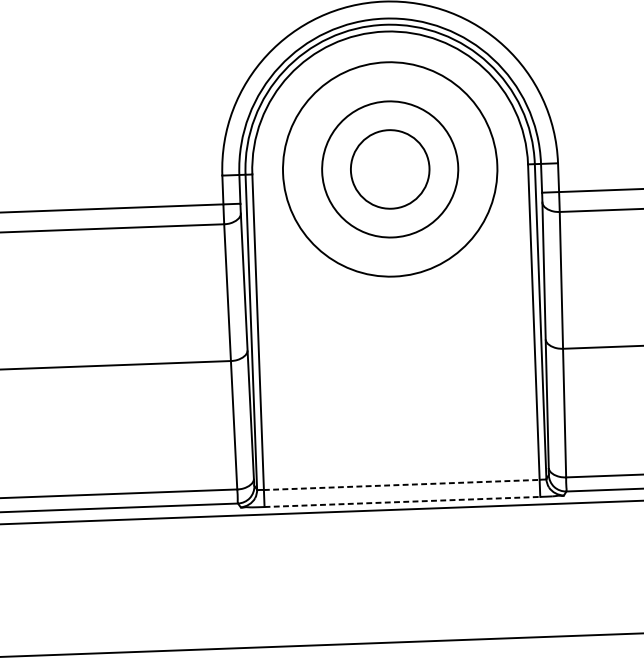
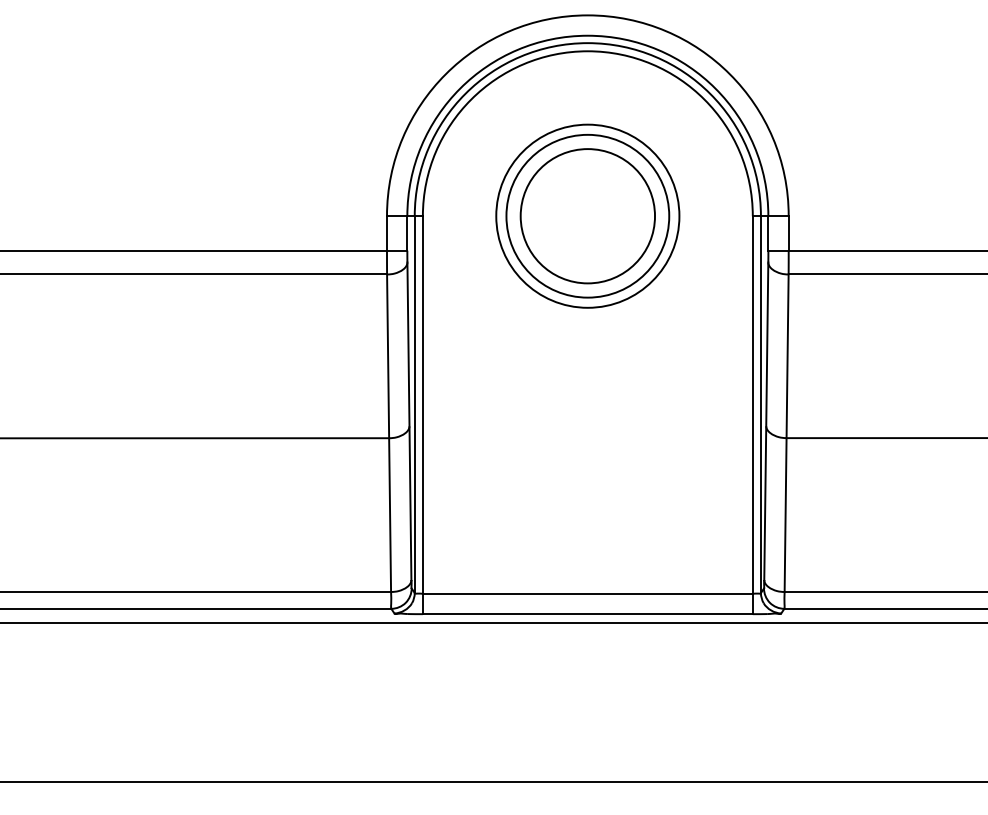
circle: (389, 168) -> (587, 215), size x0.71
circle: (389, 169) -> (587, 216), size x1.43
line: (401, 484) -> (587, 593), dashed -> solid
line: (402, 502) -> (587, 614), dashed -> solid

